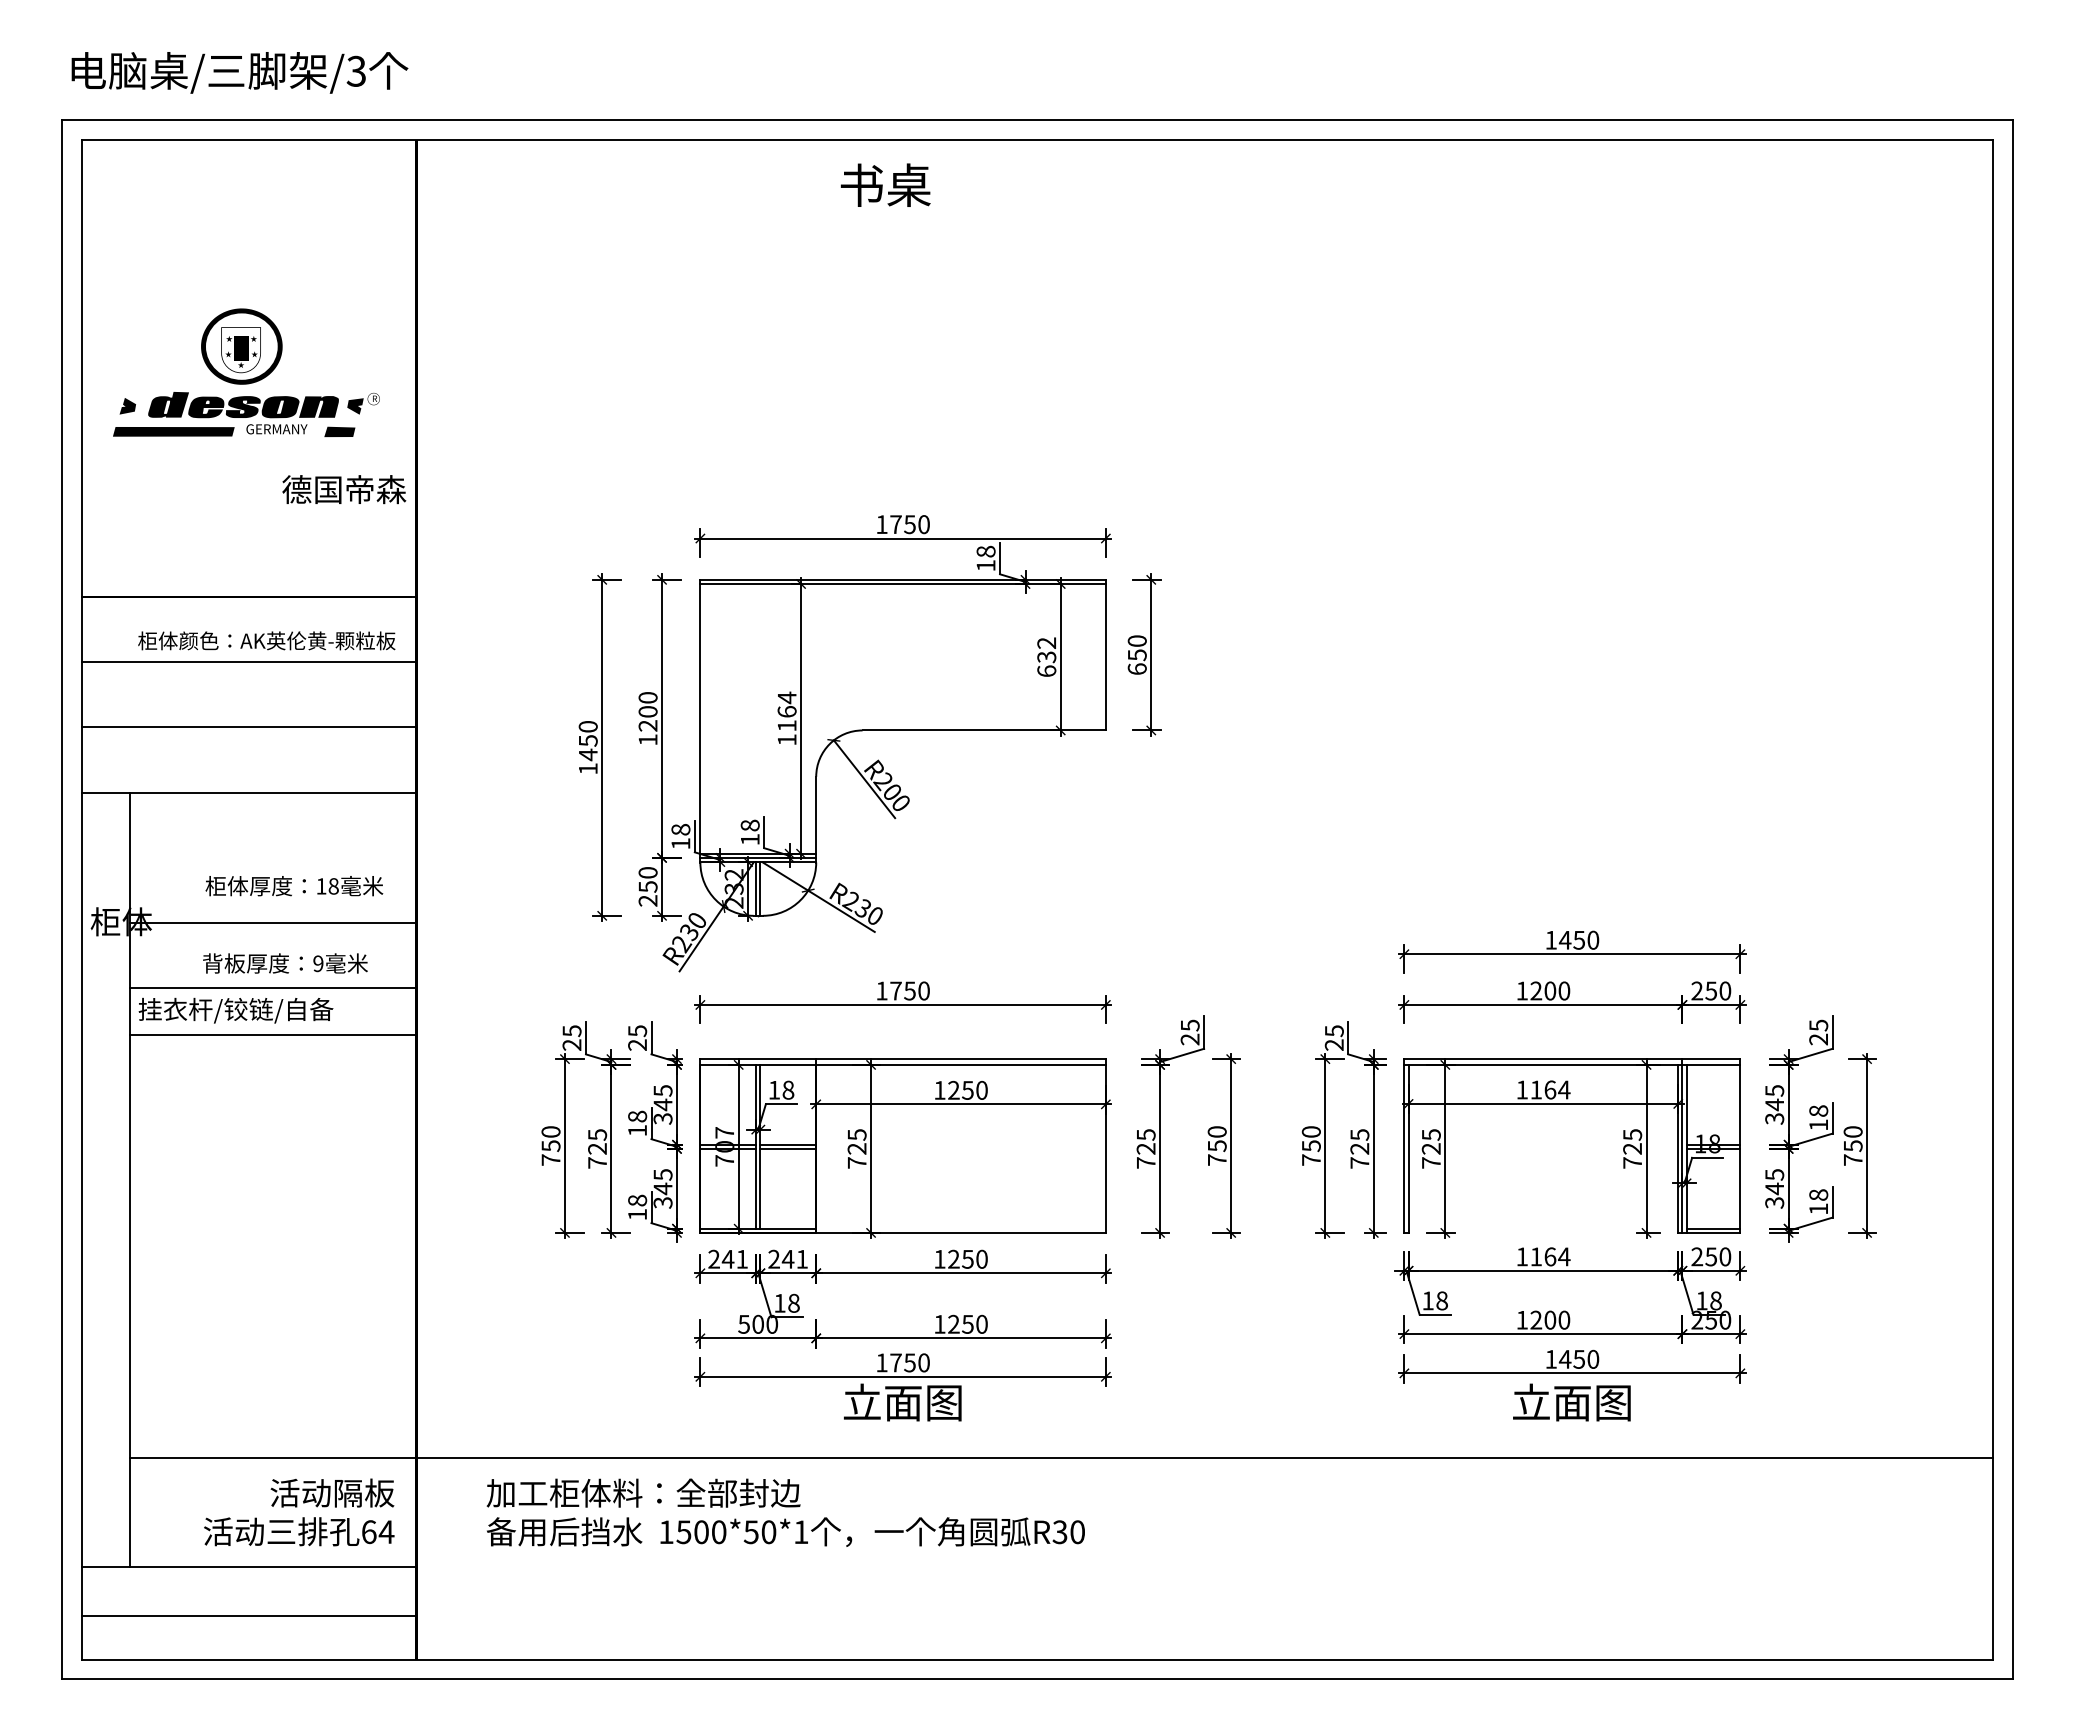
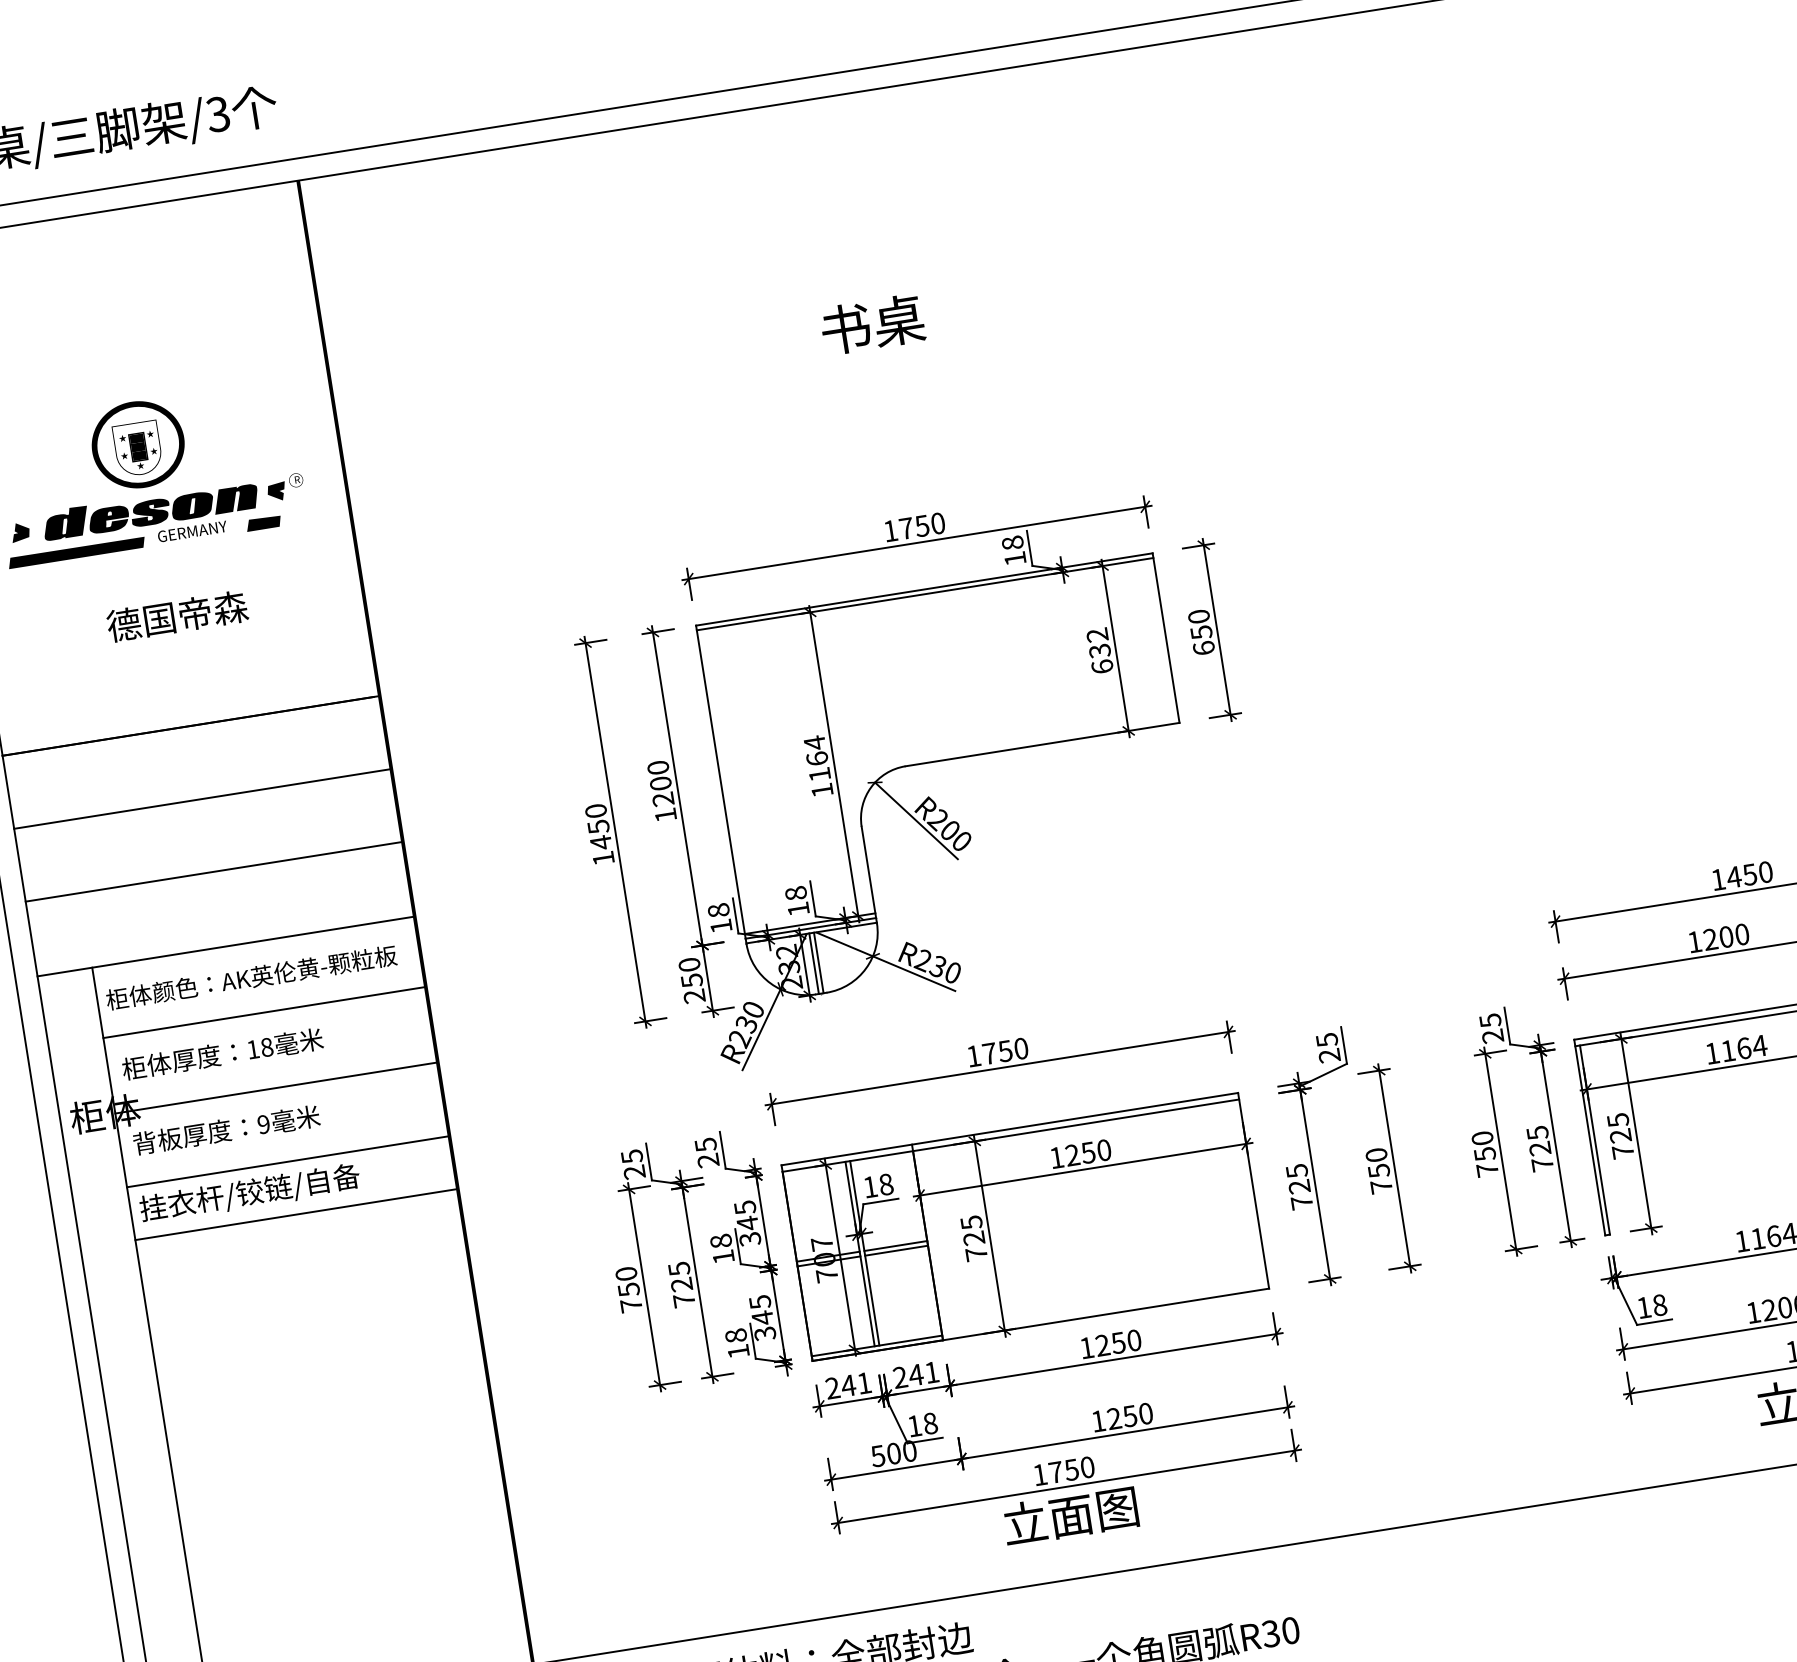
text: (885, 184) -> (872, 323), moved
text: (344, 489) -> (177, 616), moved
text: (266, 640) -> (251, 977), moved
line: (273, 855) -> (264, 1012), added
text: (294, 886) -> (222, 1054), moved
text: (285, 963) -> (226, 1130), moved

